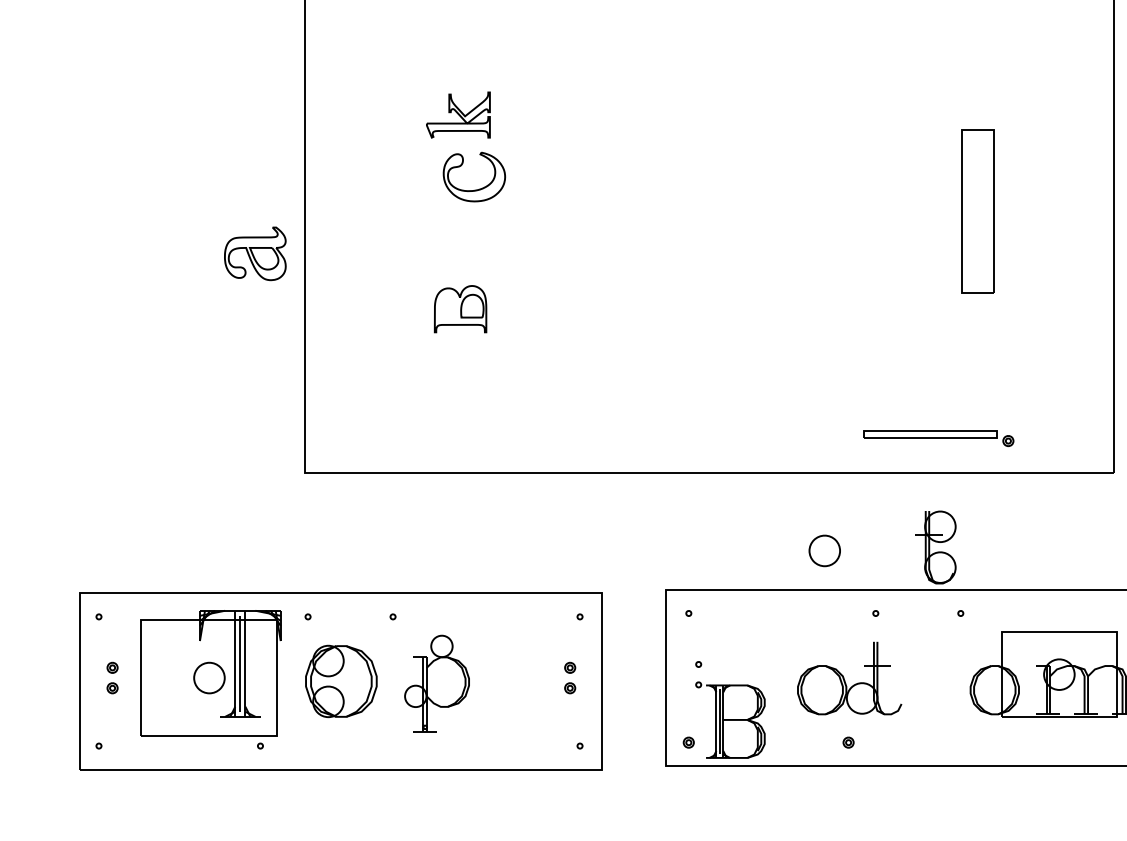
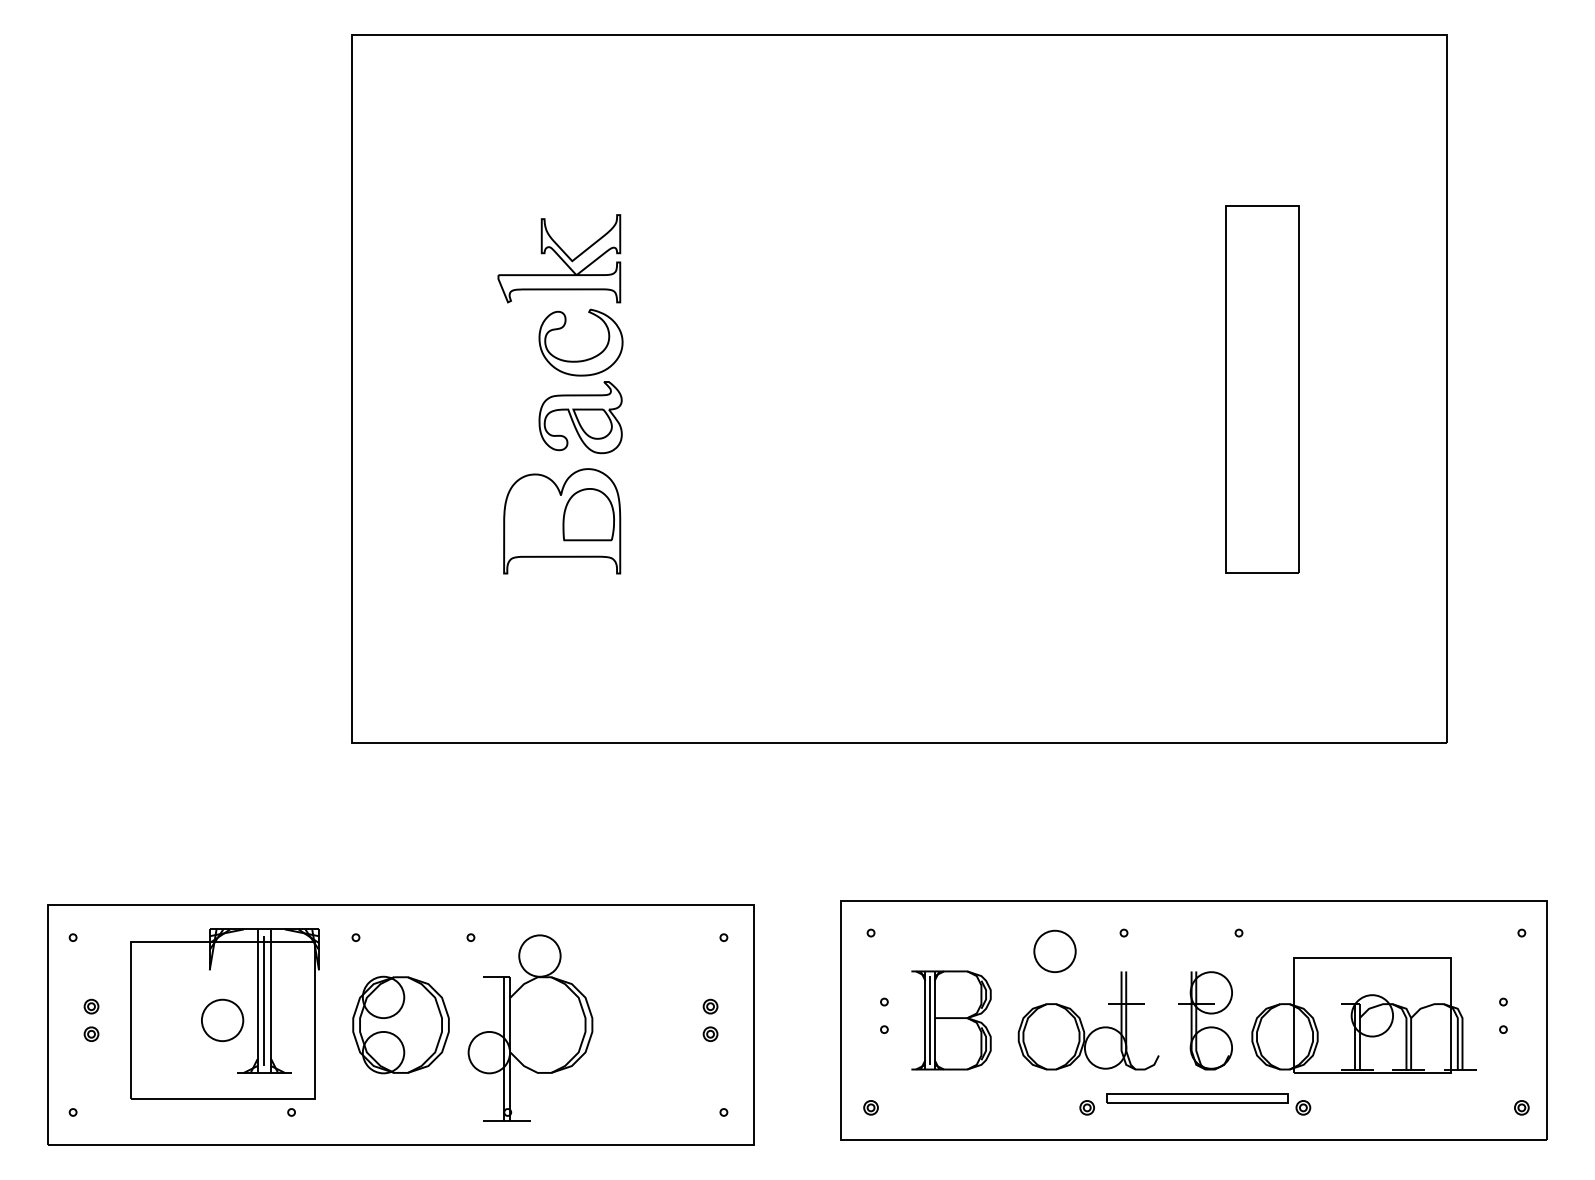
part: (458, 114) -> (559, 258), size x1.43
part: (978, 211) -> (1262, 389), size x1.67
part: (255, 253) -> (580, 417), moved
part: (460, 309) -> (562, 521), size x1.67
part: (938, 438) -> (1208, 1104), moved
part: (824, 550) -> (1054, 950), moved
part: (937, 551) -> (1207, 1026), moved
part: (437, 683) -> (530, 1027), size x1.43
part: (735, 721) -> (951, 1020), moved

